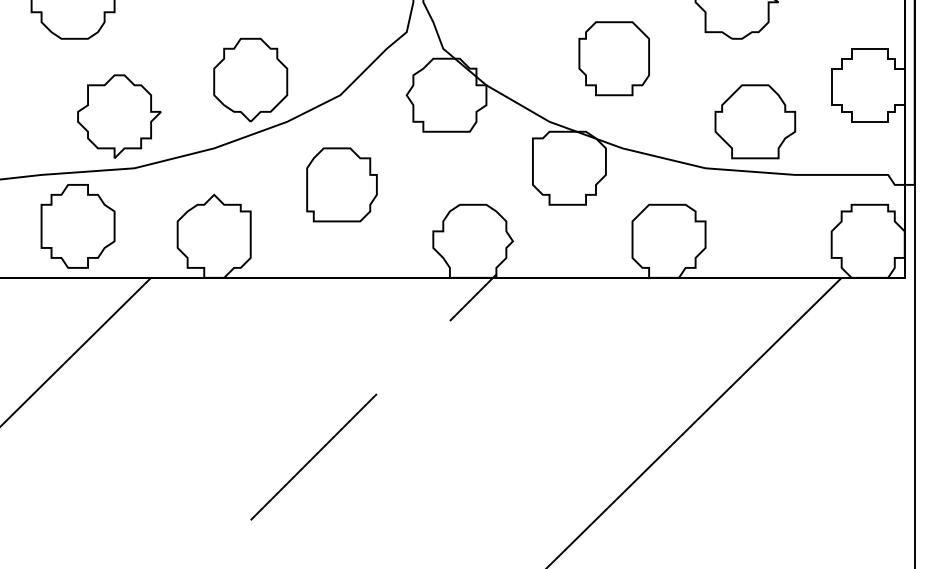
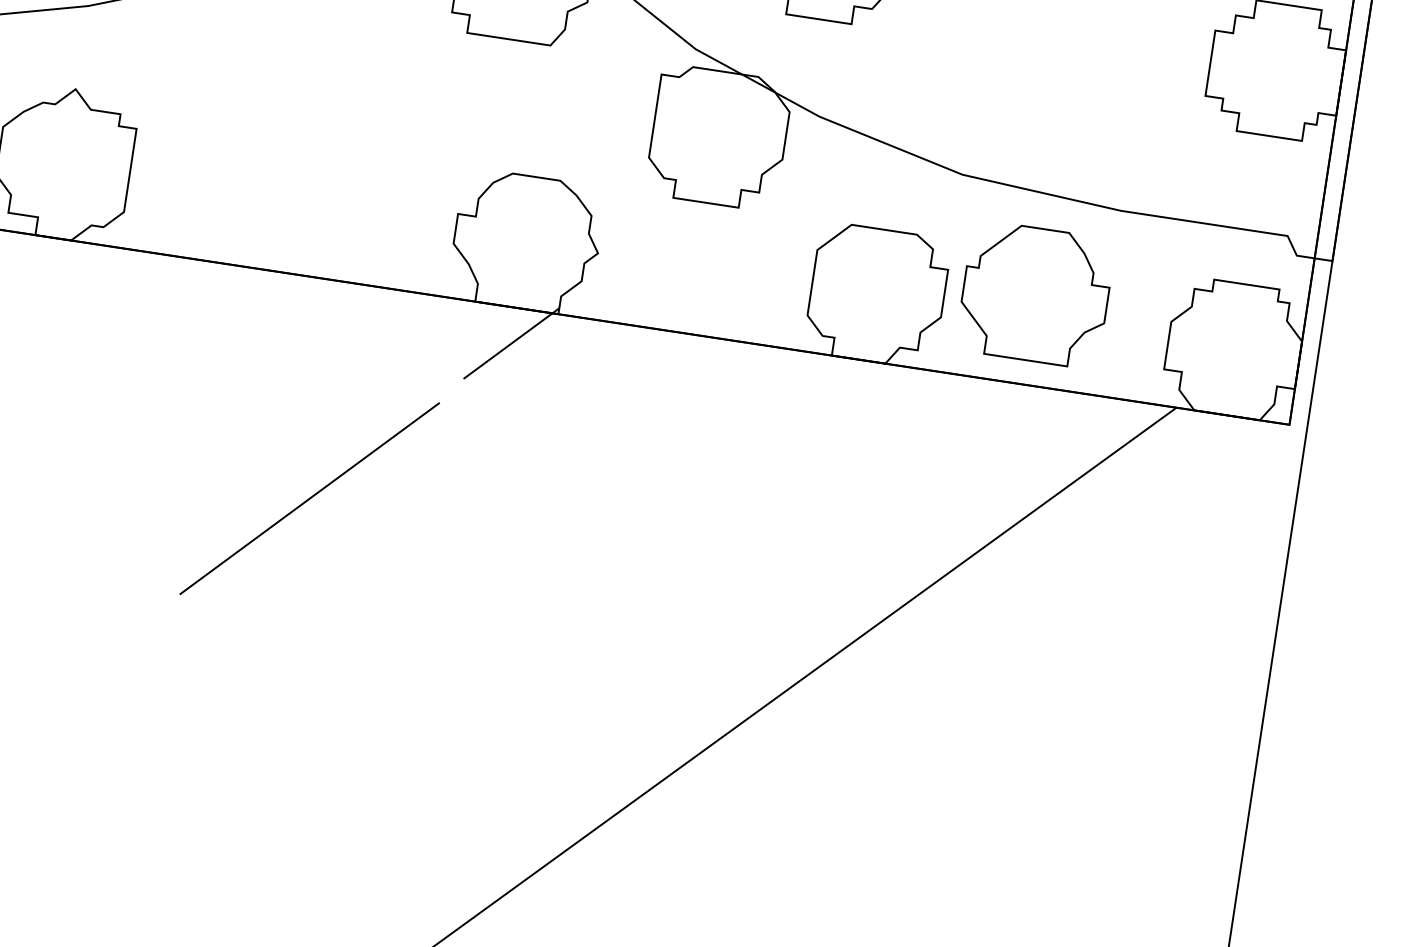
part: (755, 121) -> (1035, 294), moved
part: (341, 184) -> (306, 105), removed
line: (313, 456) -> (309, 497), moved

